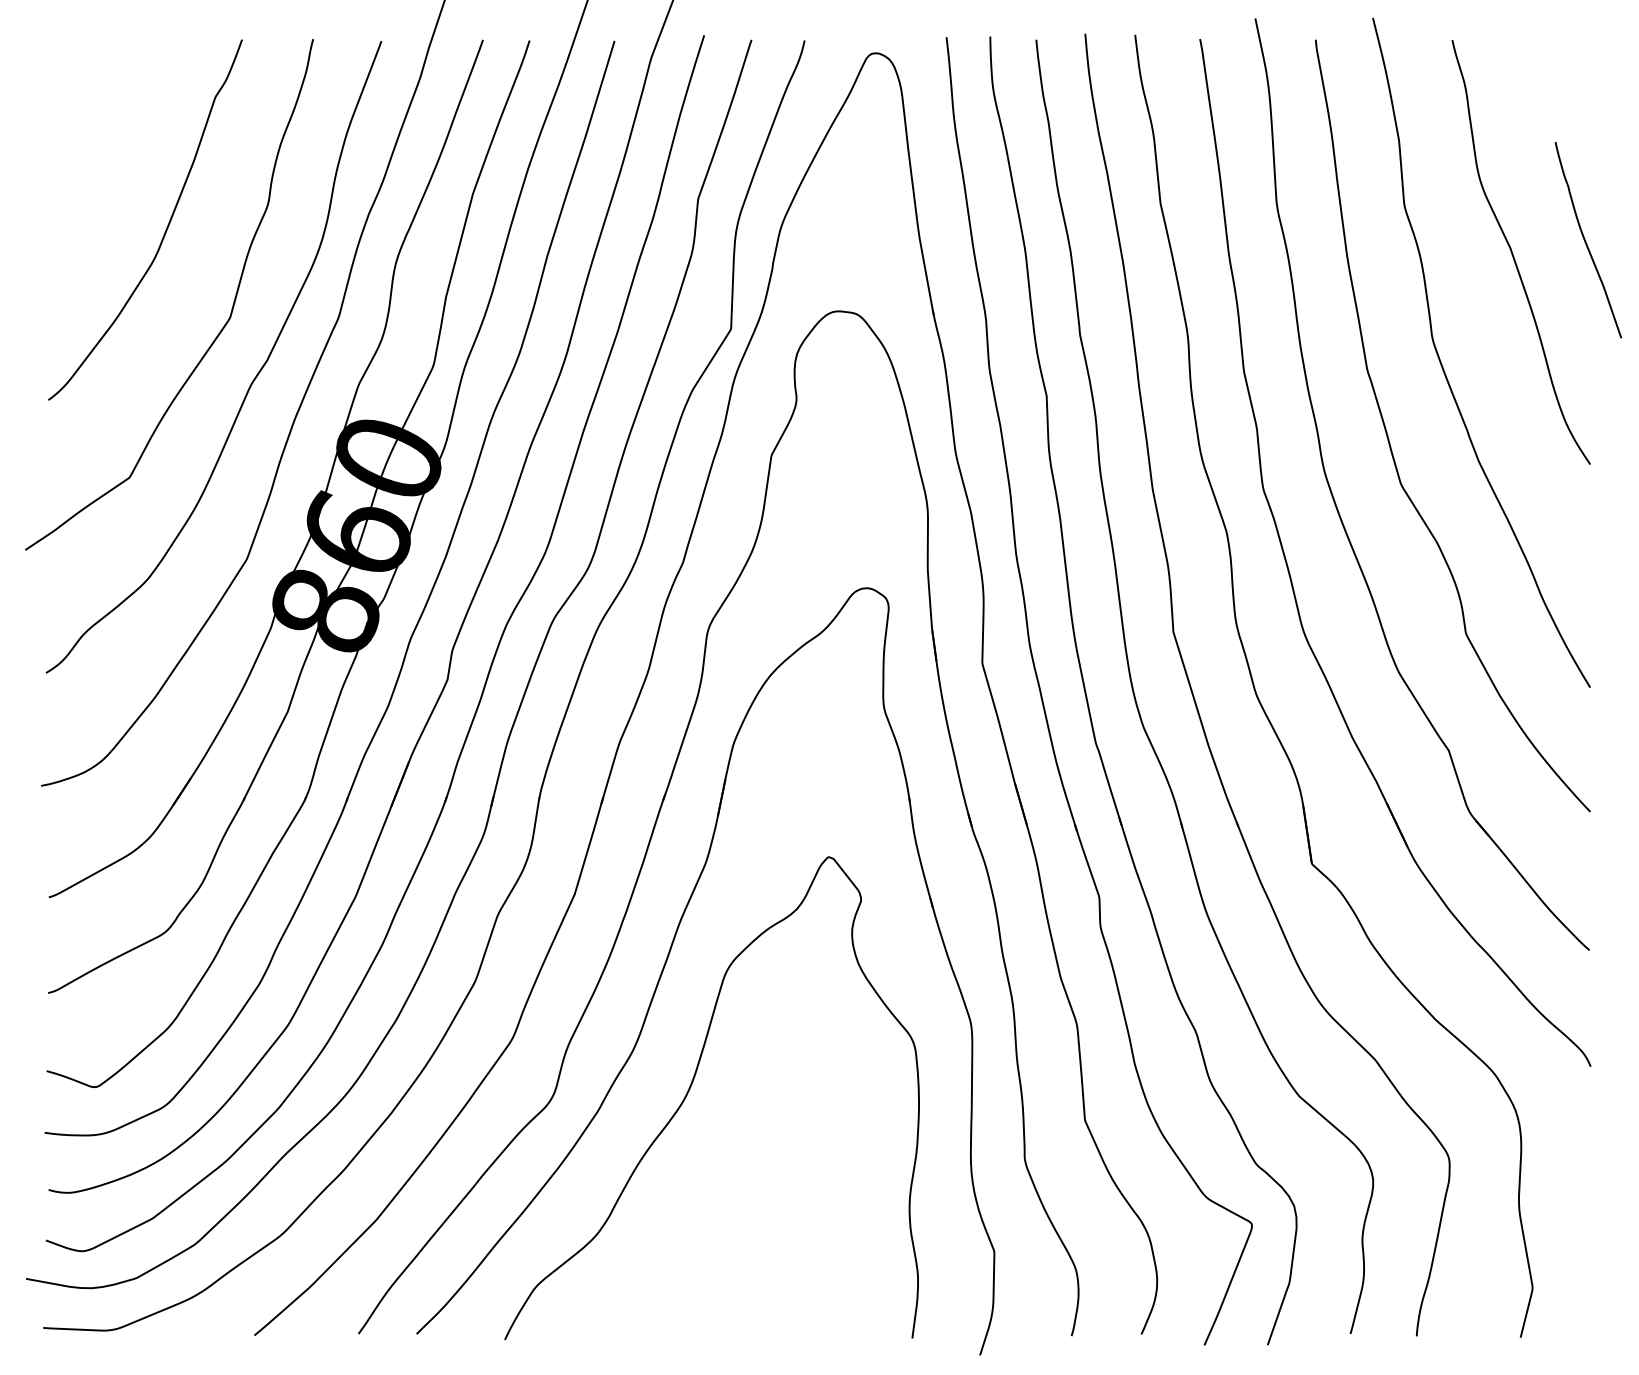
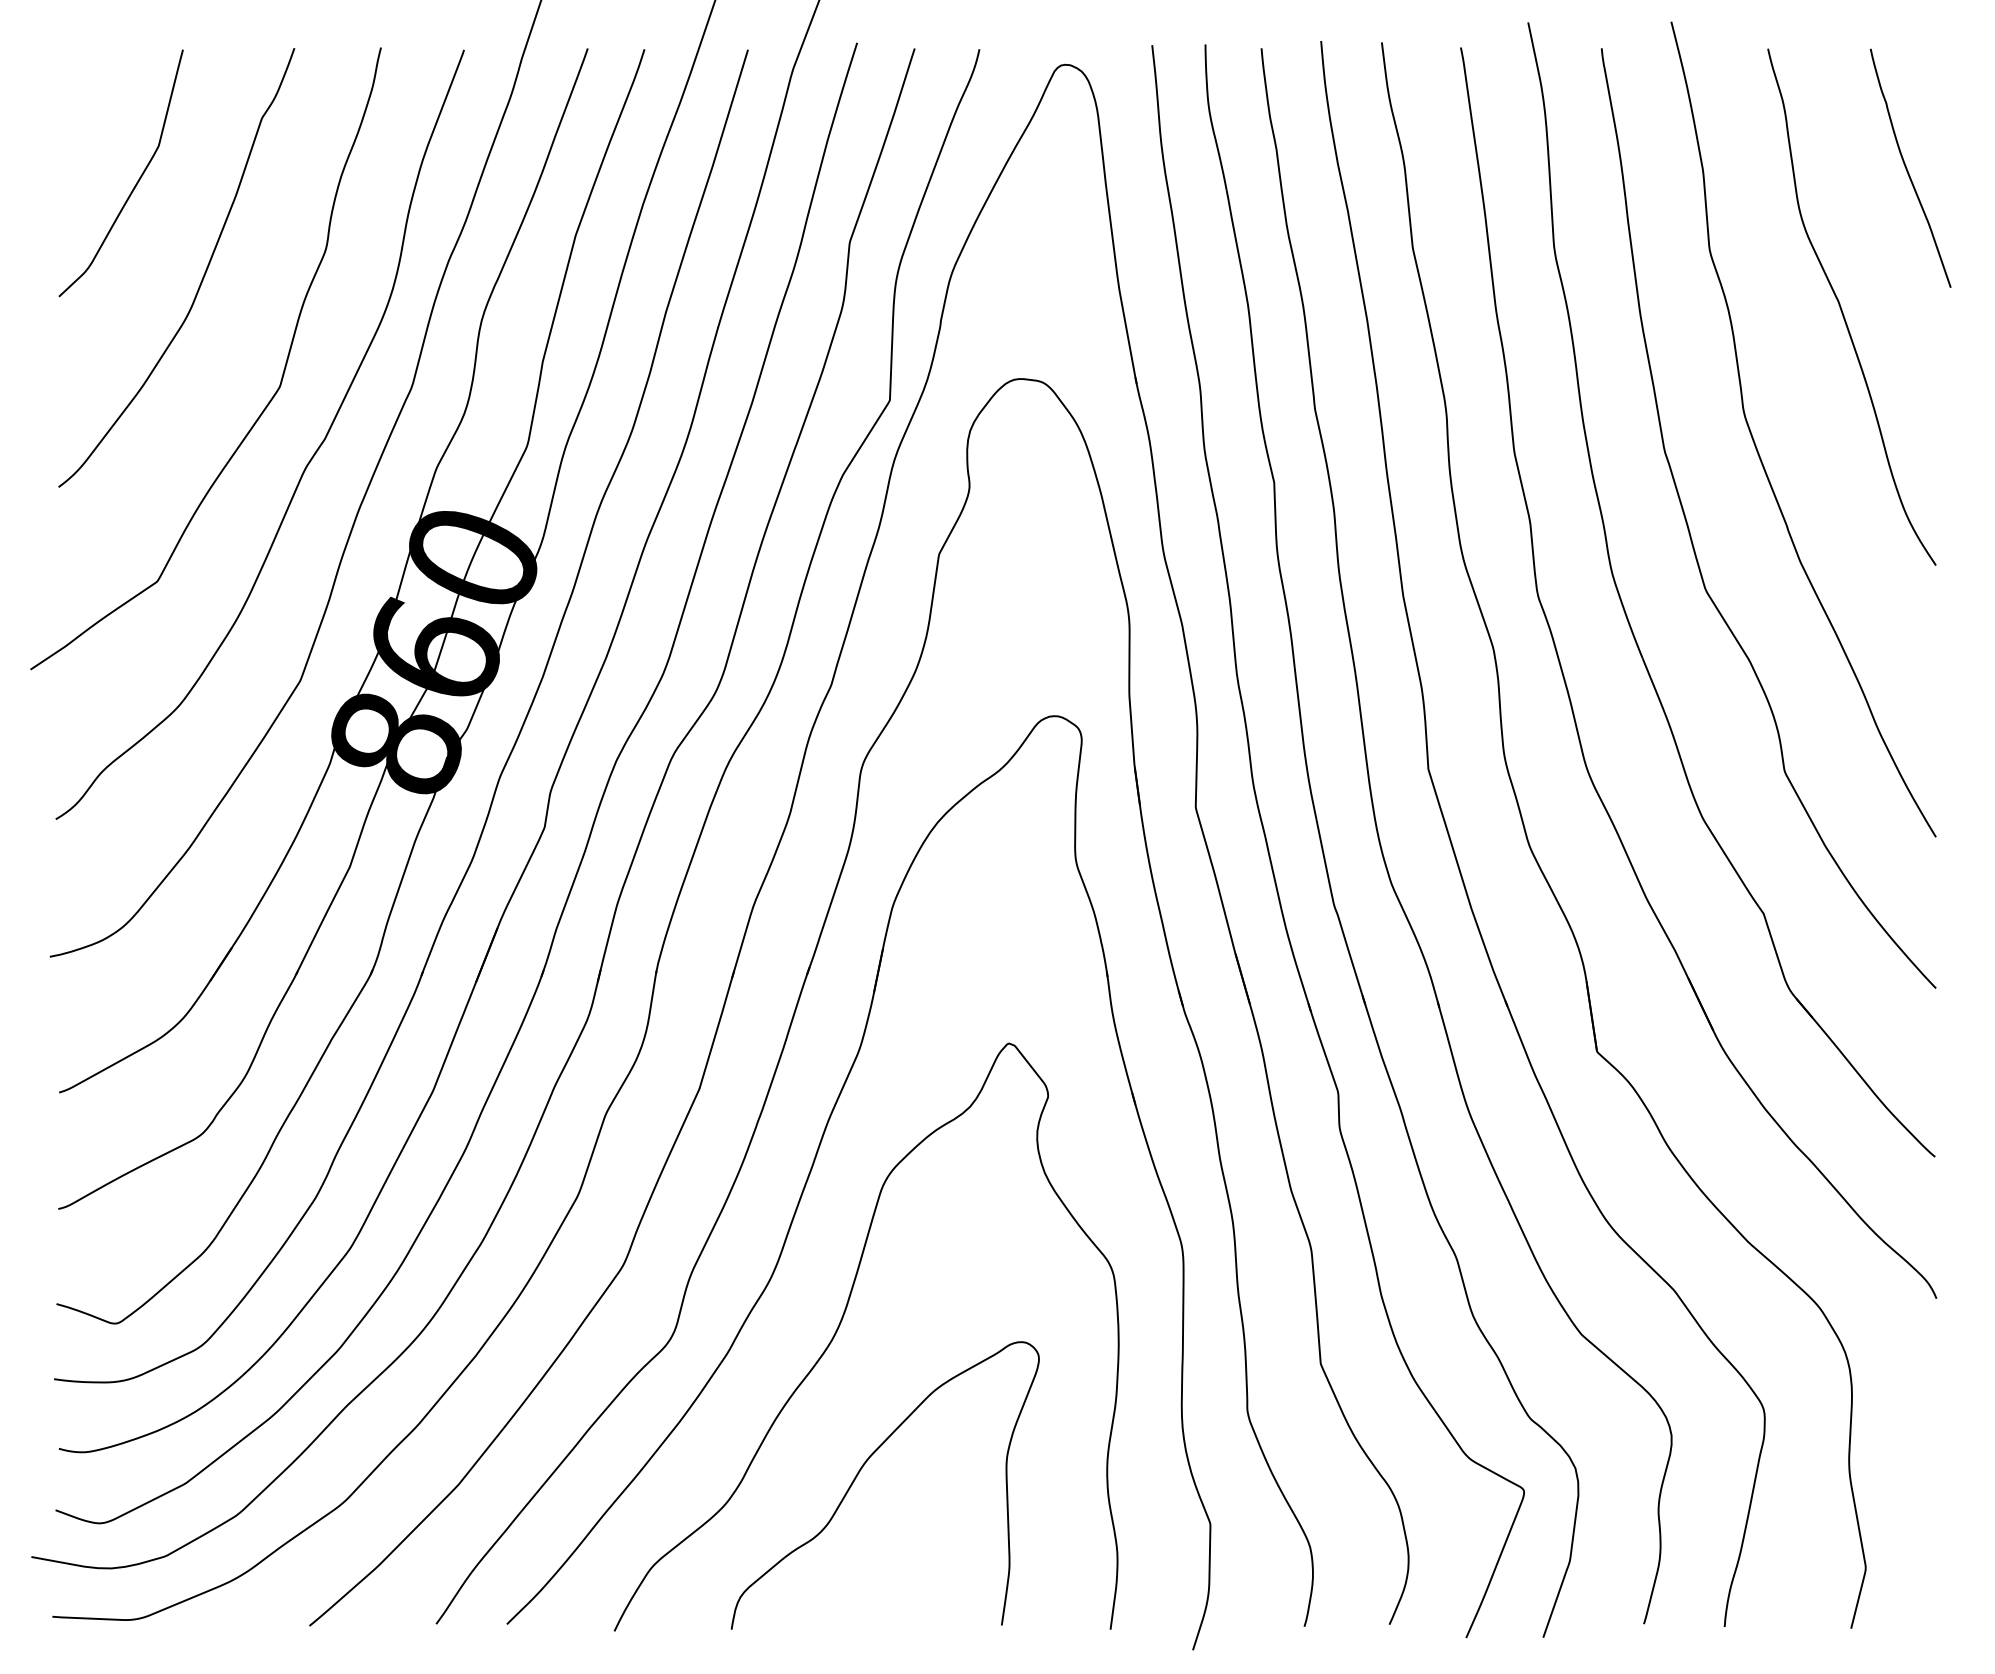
curve: (112, 149) -> (136, 182), added
curve: (1585, 240) -> (1907, 168), moved
curve: (706, 1210) -> (859, 1473), added

